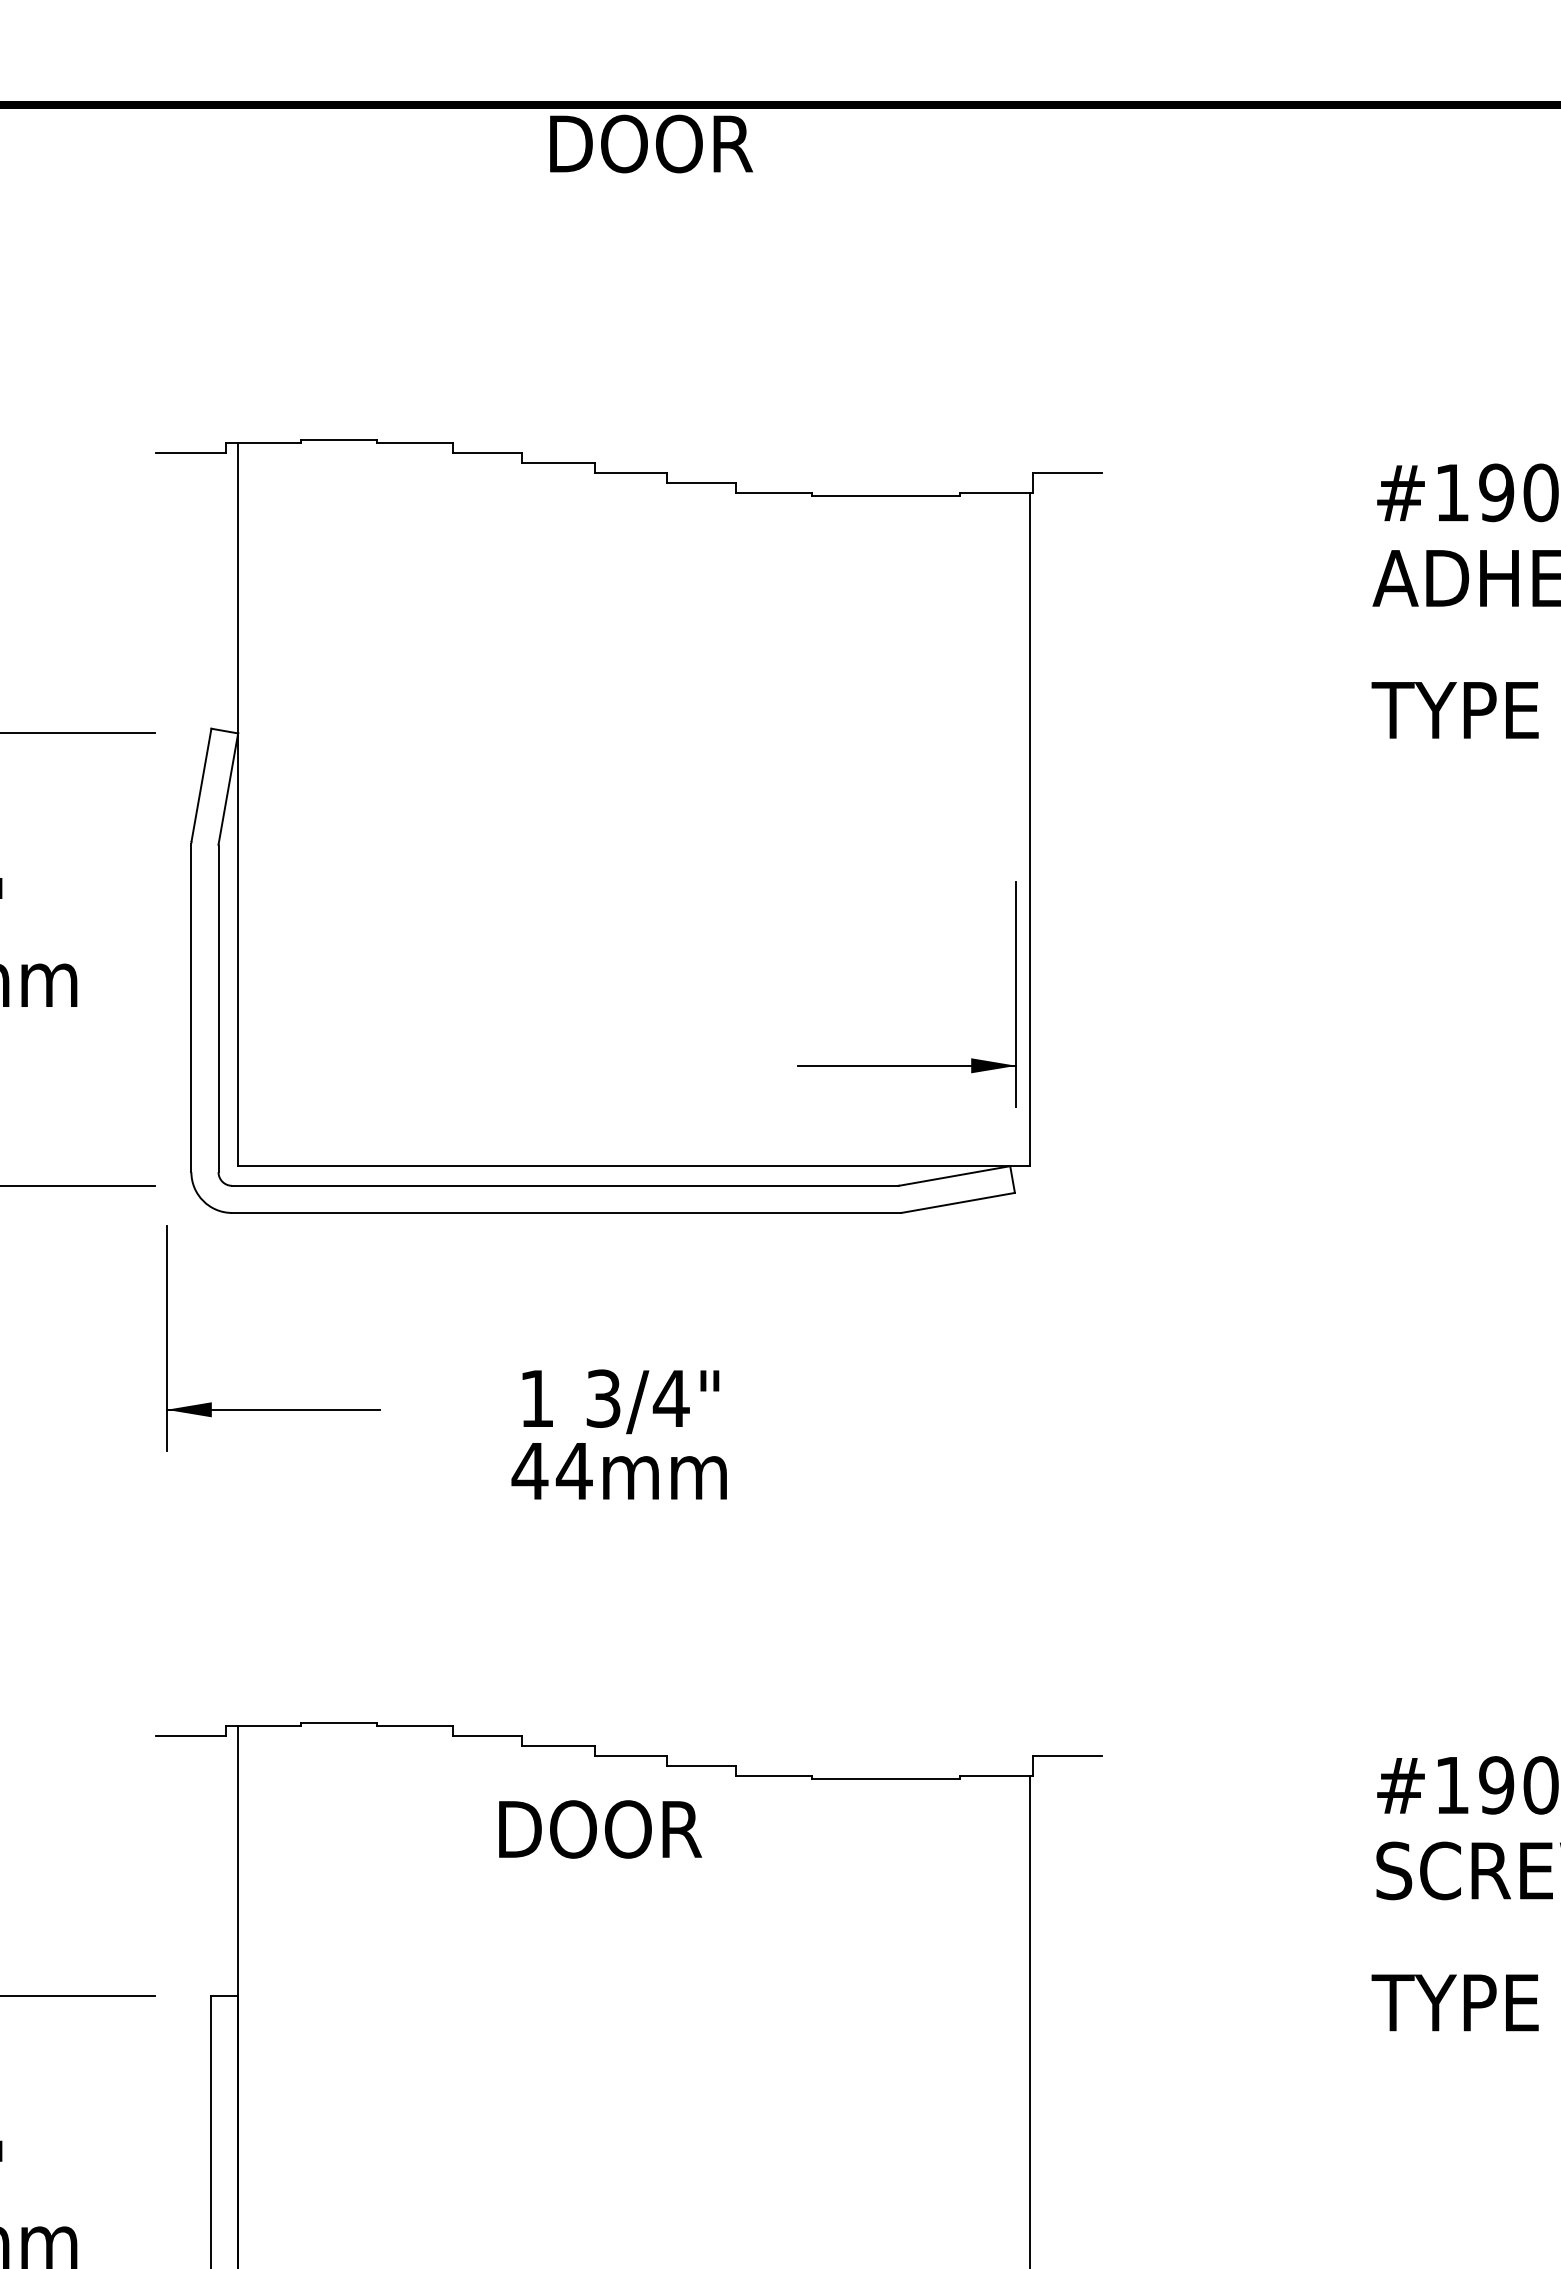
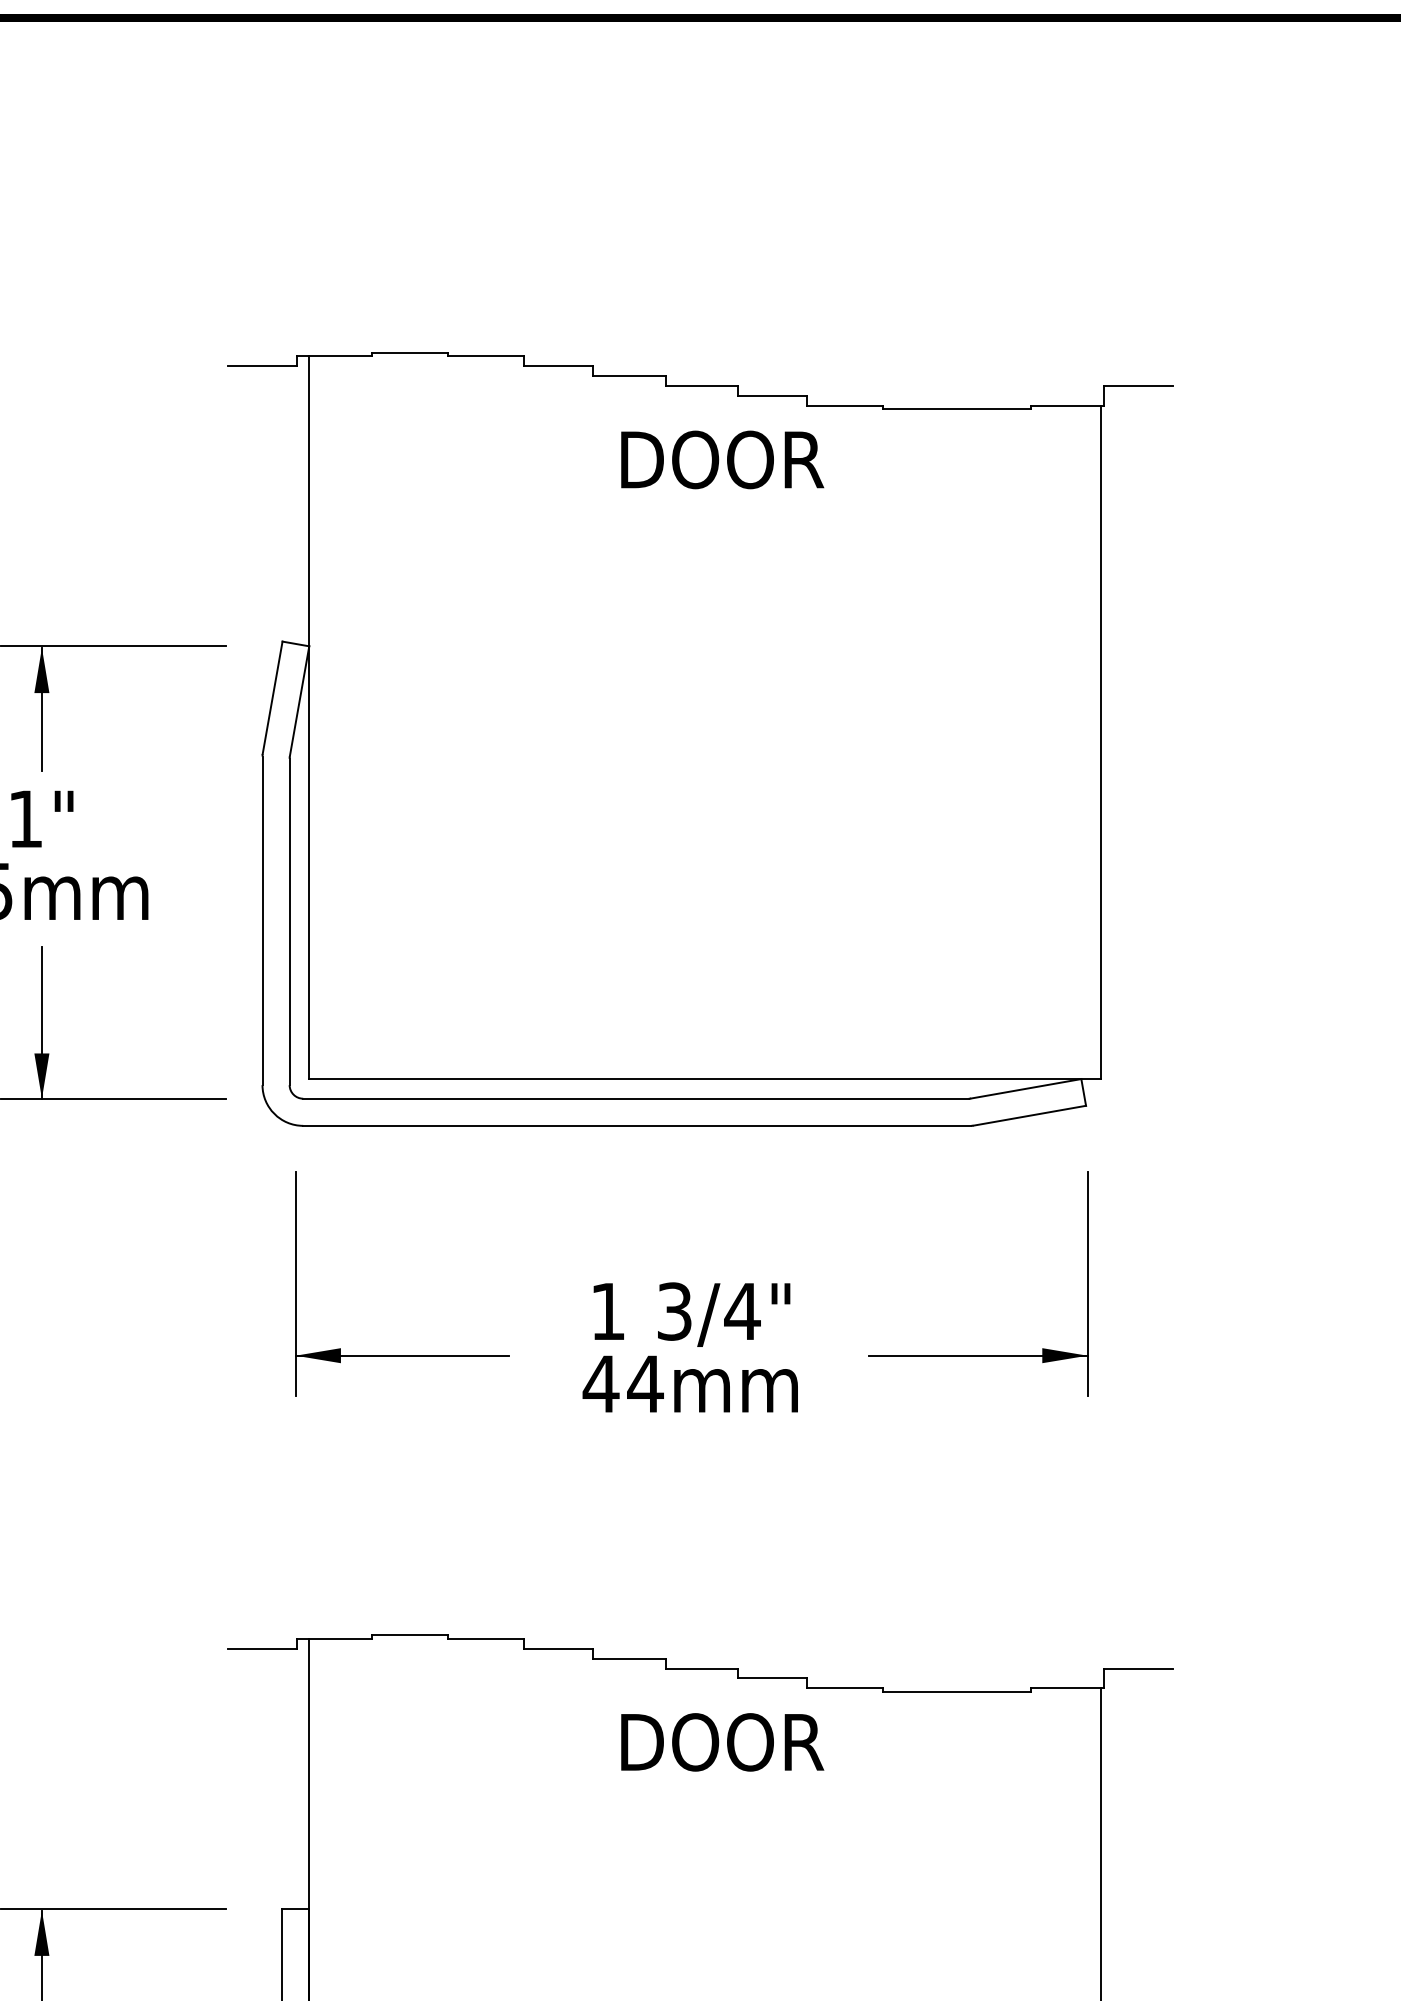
text: (651, 143) -> (722, 459), moved
part: (906, 1065) -> (977, 1355), moved
part: (273, 1409) -> (402, 1355), moved
text: (600, 1829) -> (722, 1742), moved

